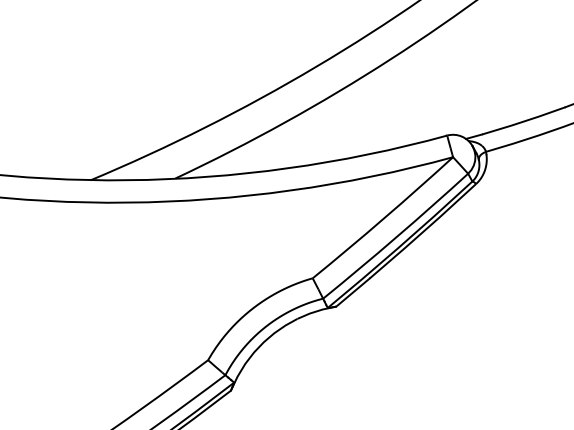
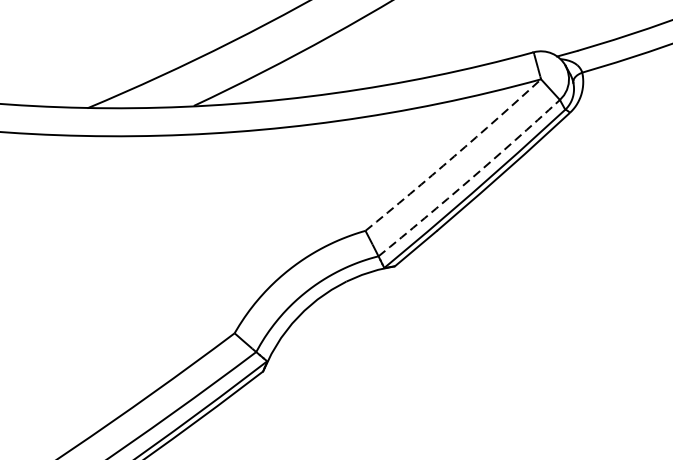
arc: (383, 218) -> (454, 156), solid -> dashed
arc: (396, 237) -> (470, 179), solid -> dashed

